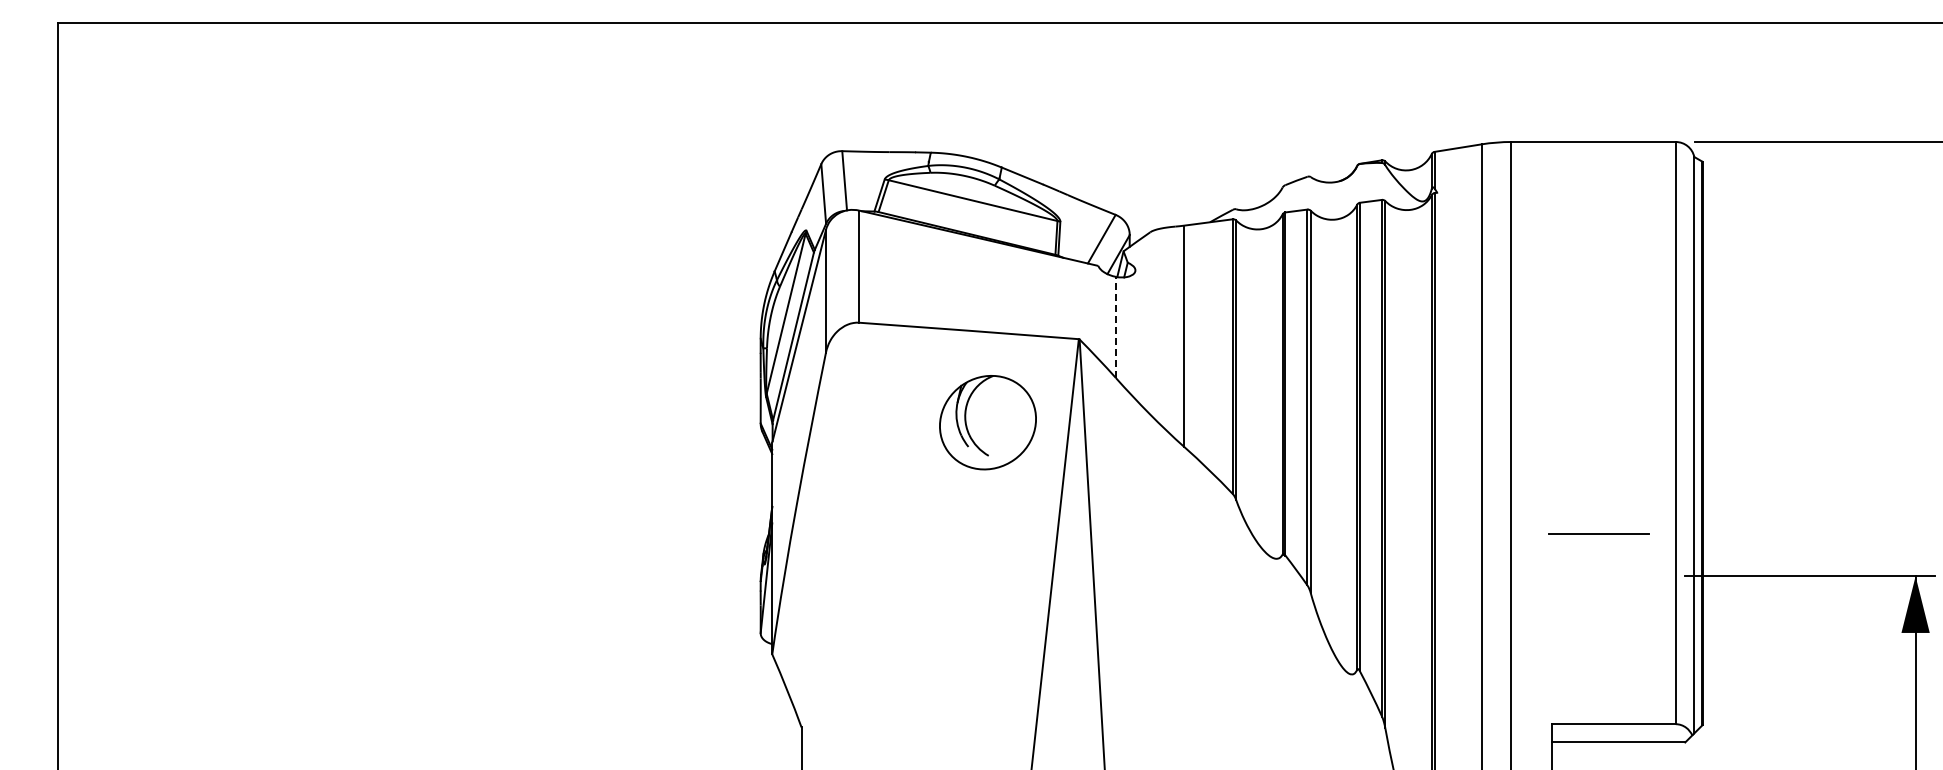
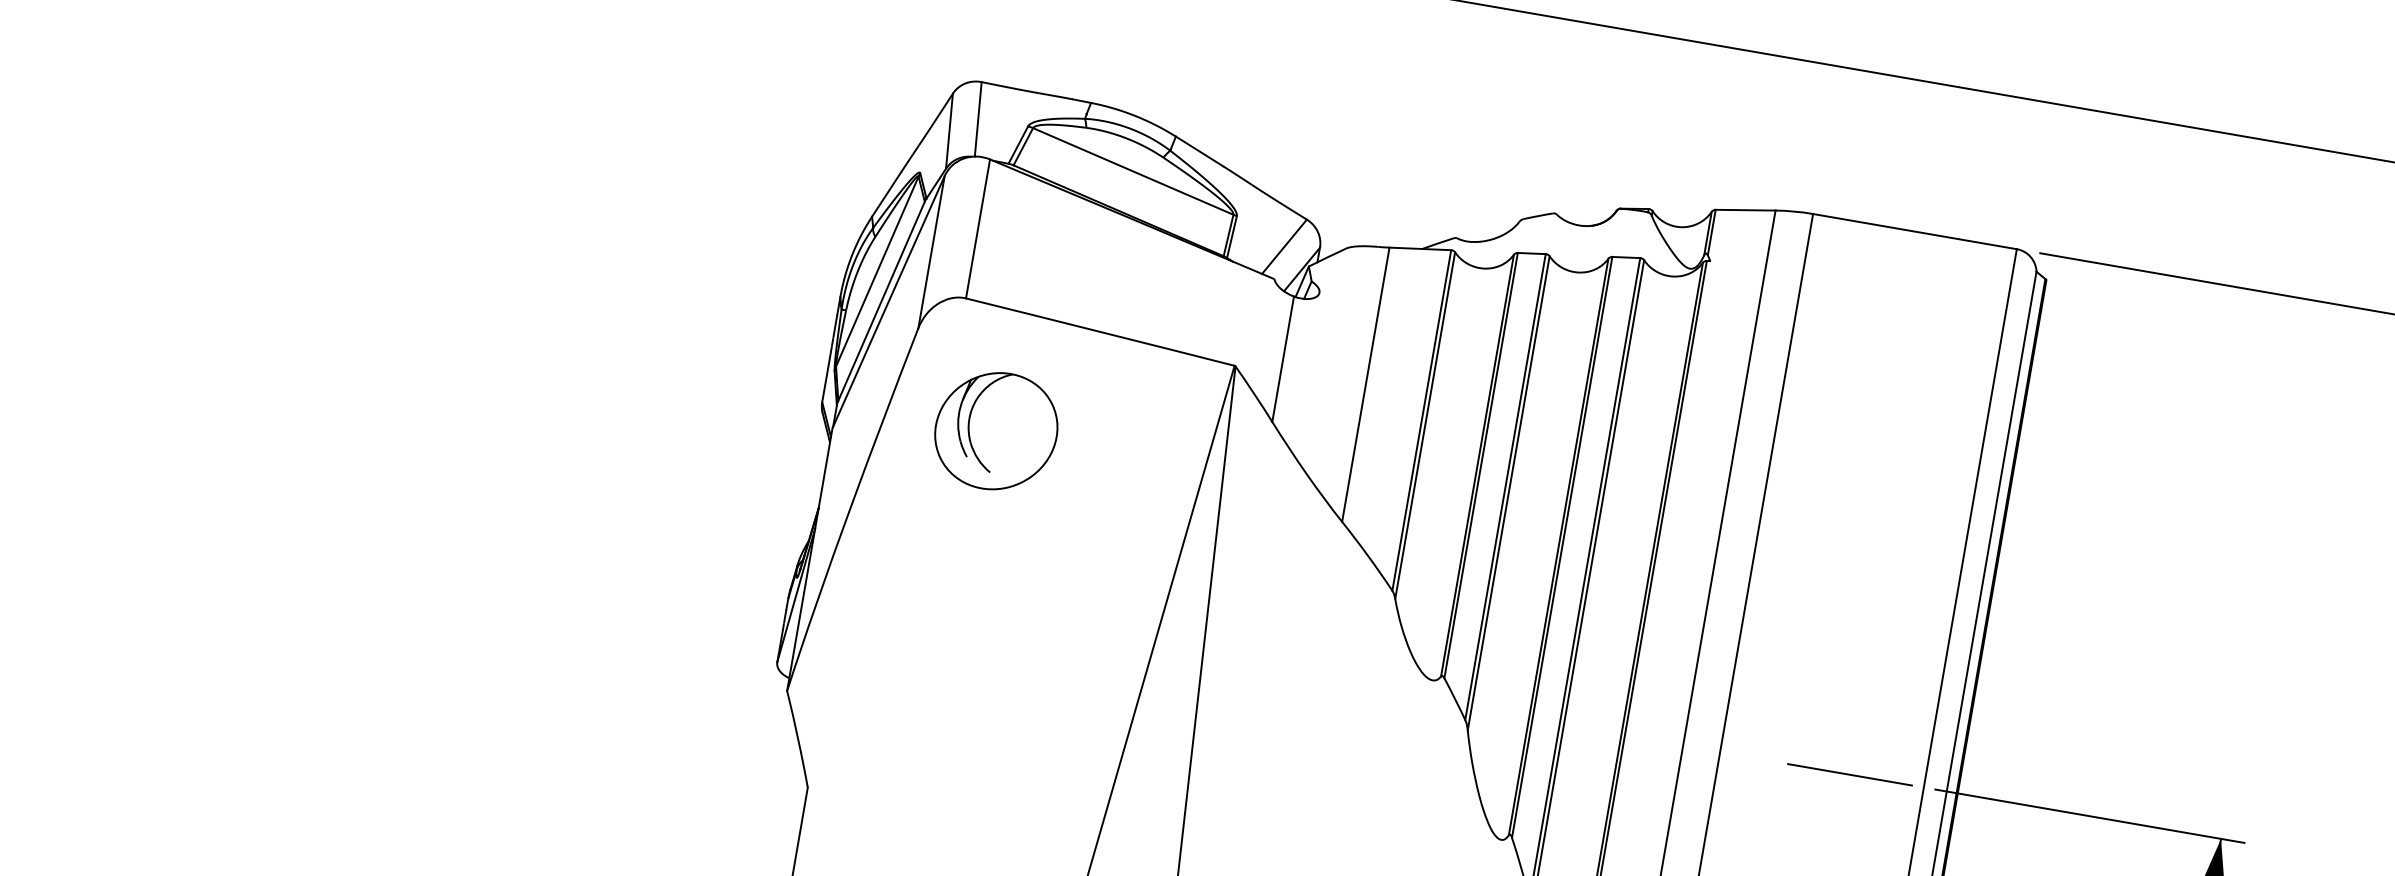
line: (1115, 327) -> (1282, 359), dashed -> solid
part: (987, 422) -> (995, 430), moved
line: (1598, 533) -> (1849, 773), moved

